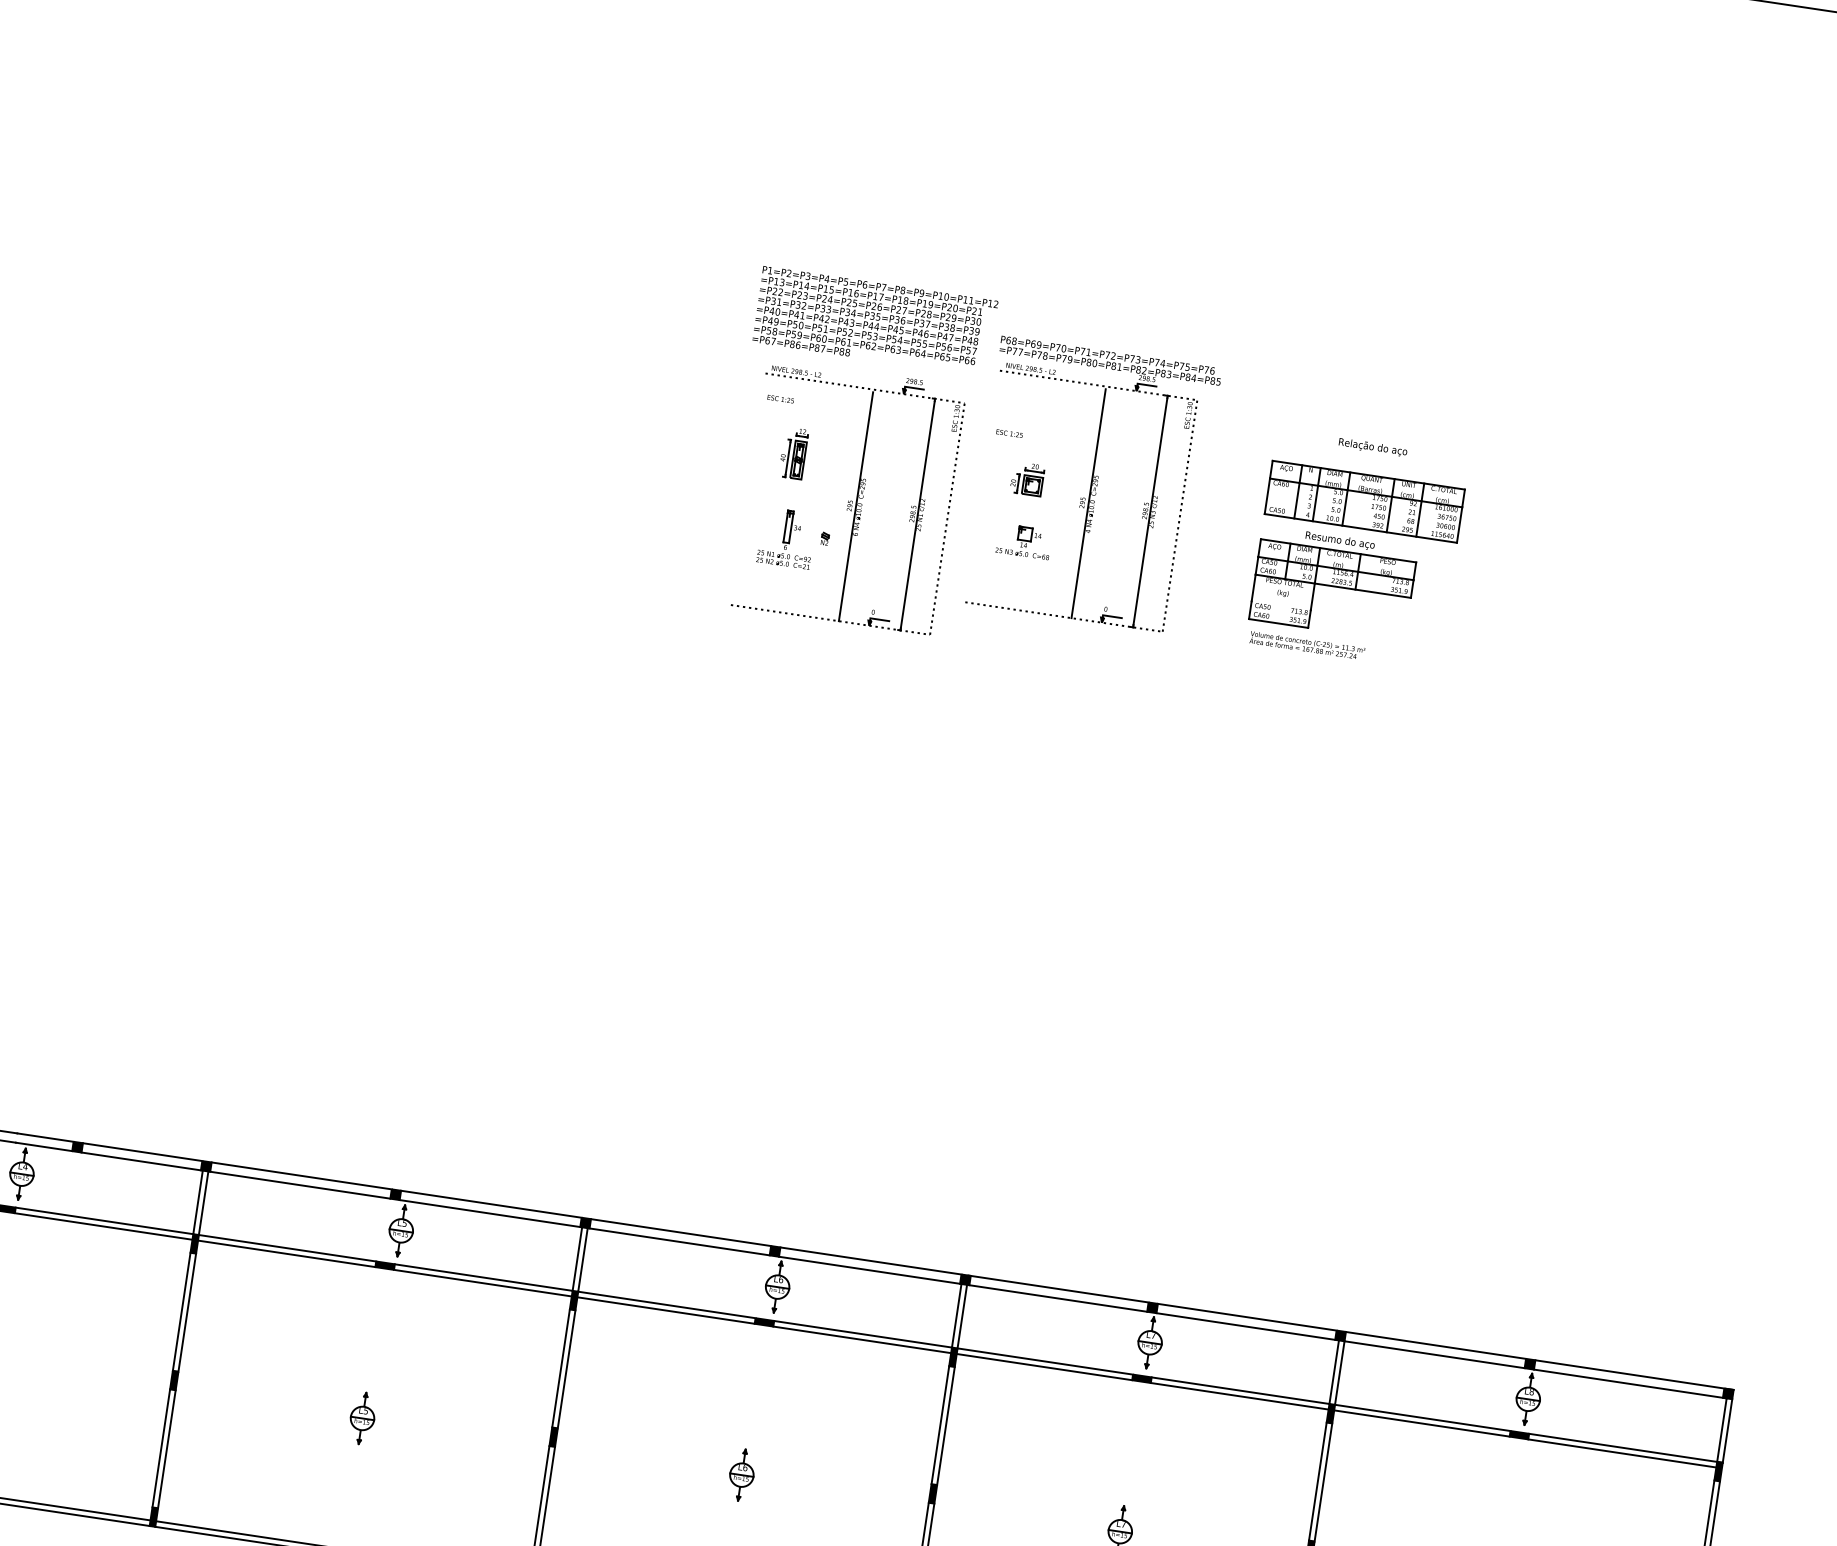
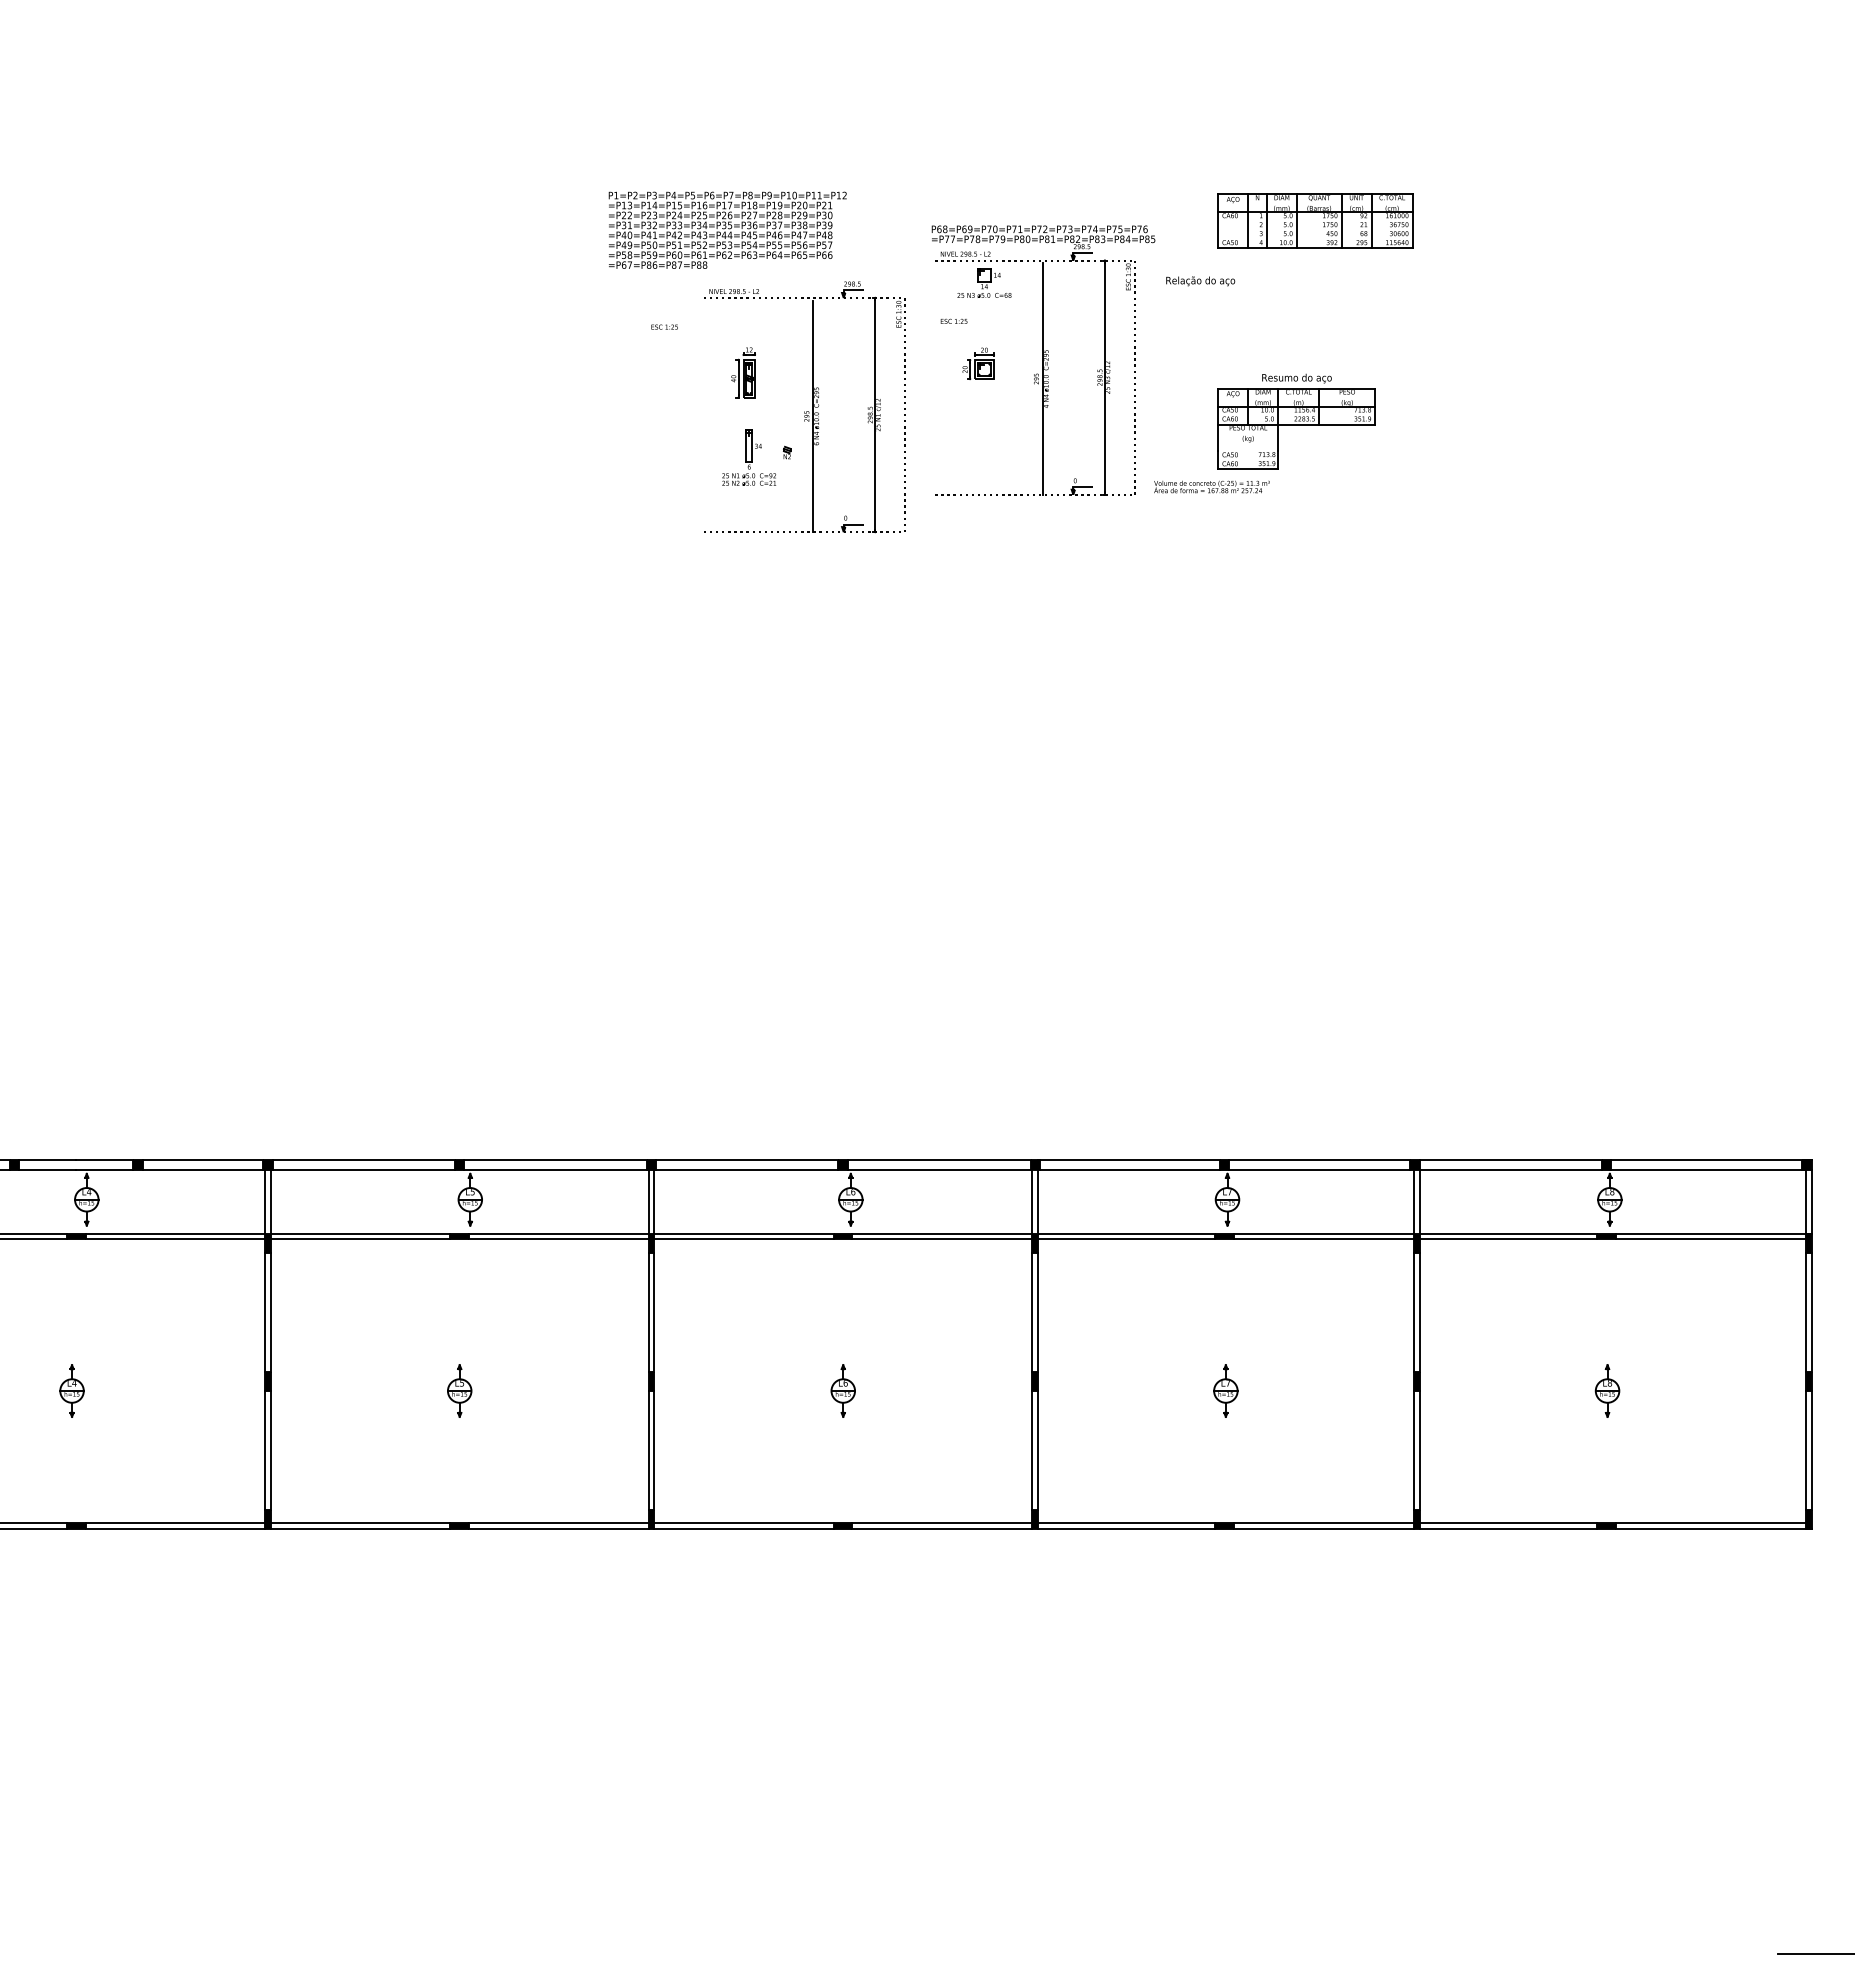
text: (875, 320) -> (727, 229), moved
text: (780, 398) -> (664, 326), moved
text: (1372, 447) -> (1200, 281), moved
part: (1364, 501) -> (1315, 220), moved
part: (1024, 541) -> (984, 282), moved
text: (1307, 645) -> (1211, 486), moved

